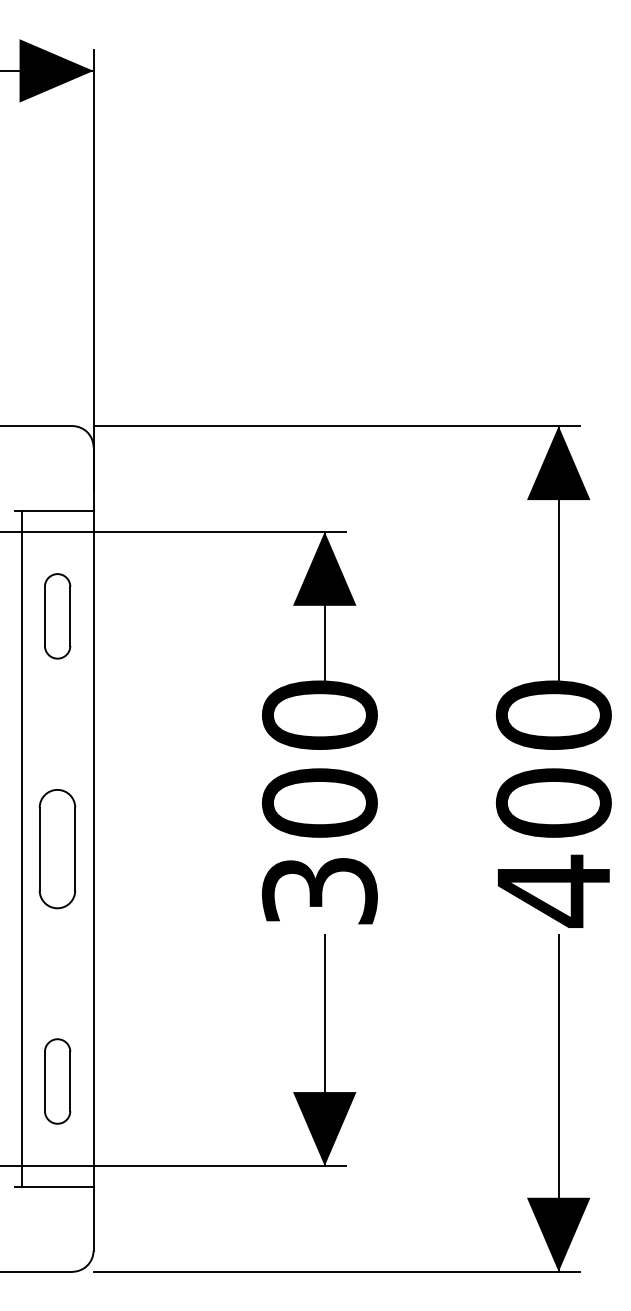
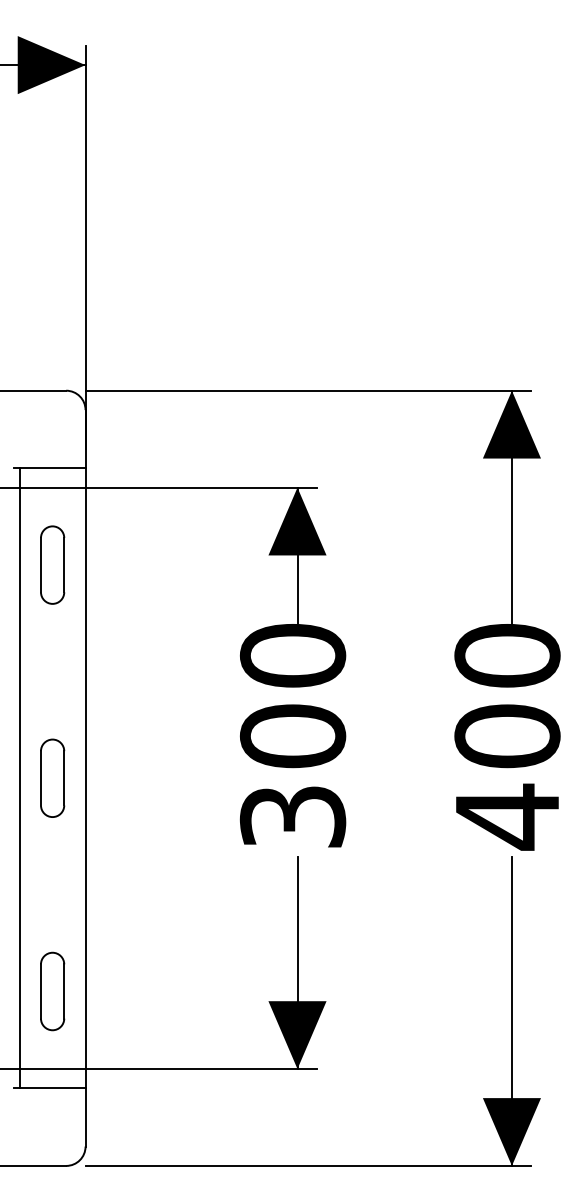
part: (57, 848) -> (52, 777), size x0.71

